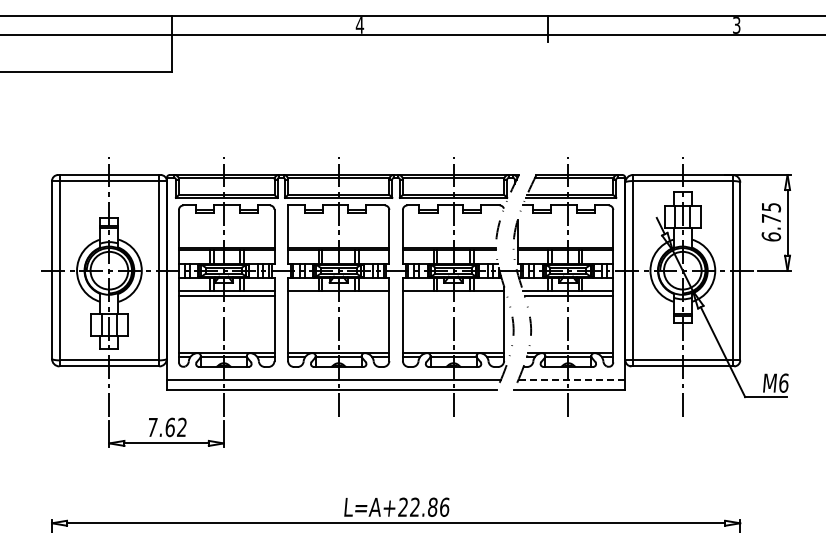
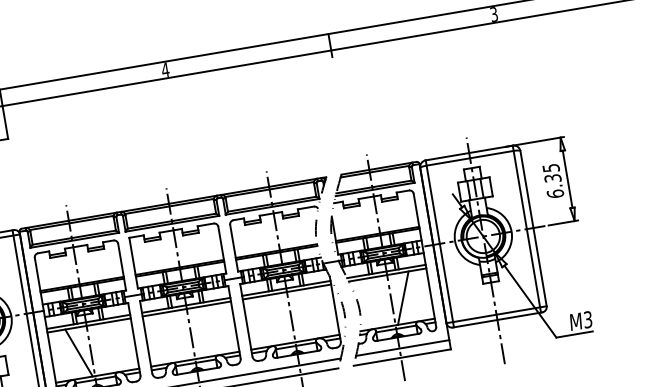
text: (771, 219) -> (553, 178), 6.75 -> 6.35
line: (338, 295) -> (186, 308), added
line: (453, 295) -> (286, 291), added
line: (210, 324) -> (79, 353), added
line: (581, 324) -> (402, 298), added
line: (572, 379) -> (403, 347), dashed -> solid
text: (783, 382) -> (587, 319), M6 -> M3

